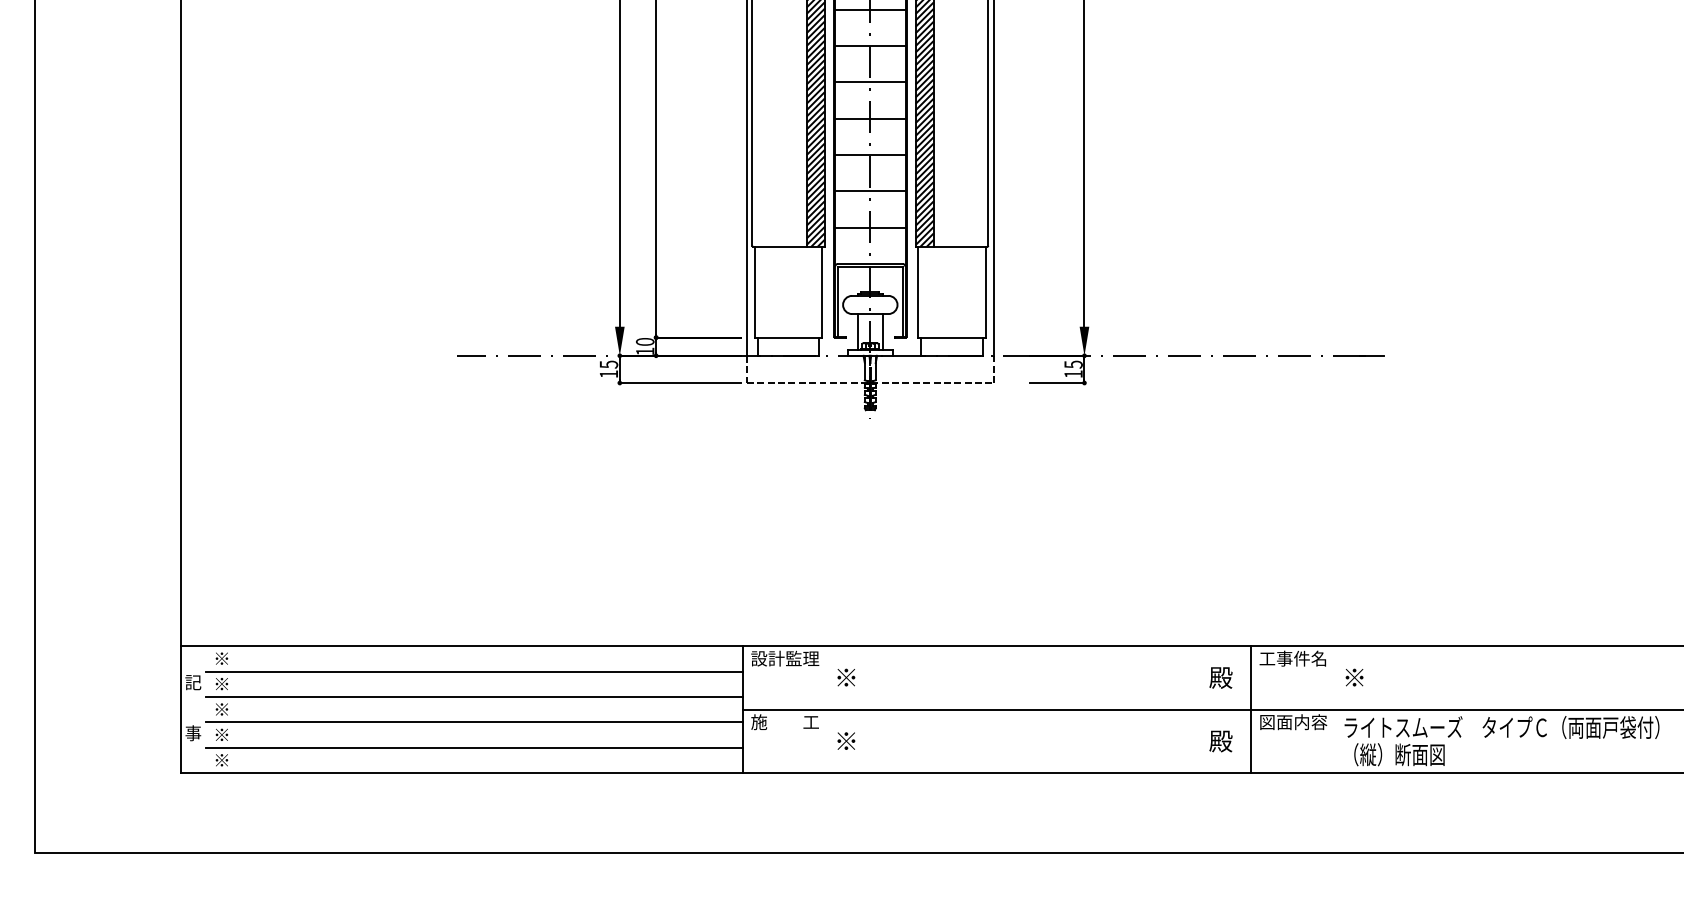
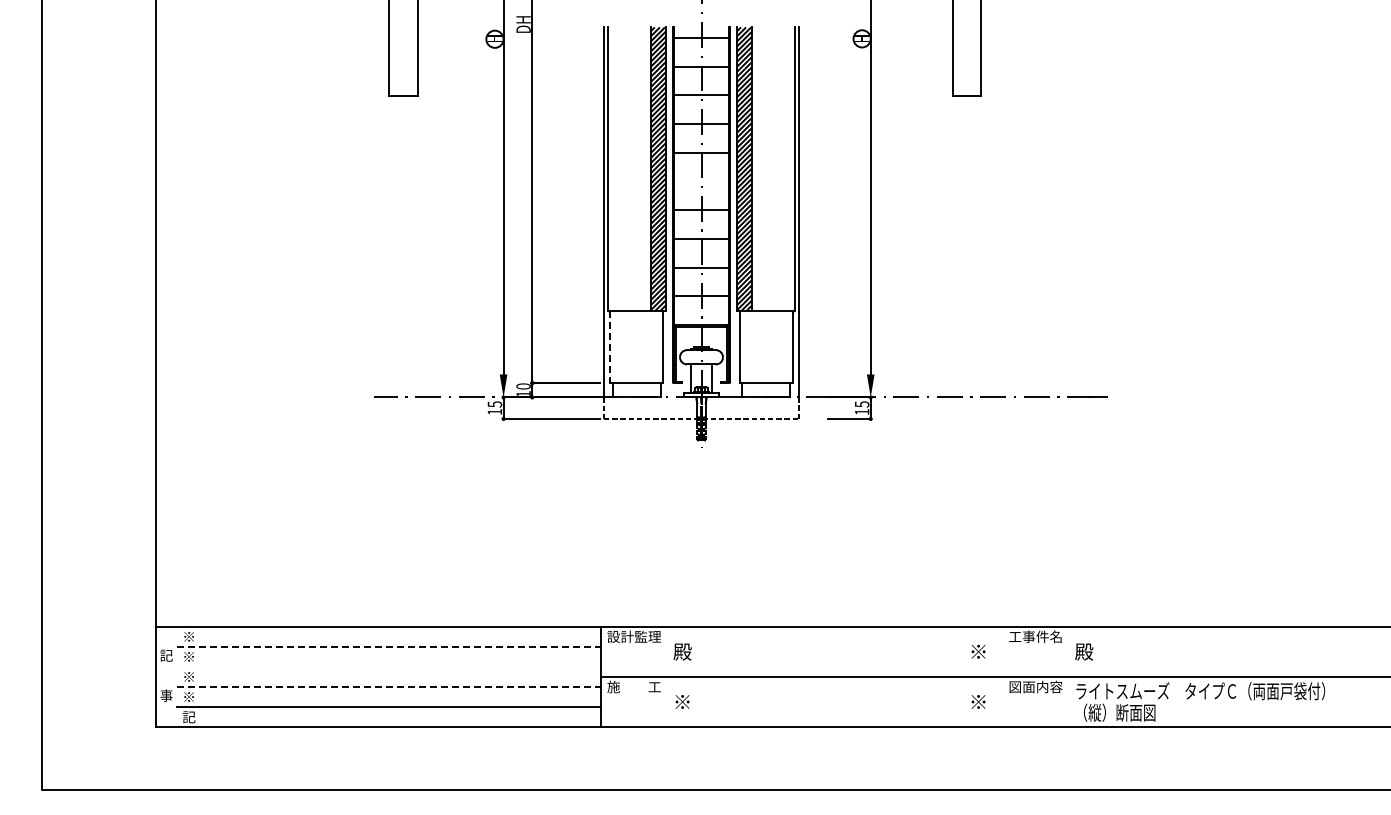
line: (870, 82) -> (701, 181), removed
line: (755, 292) -> (610, 347), solid -> dashed
line: (475, 672) -> (389, 647), solid -> dashed
text: (846, 677) -> (682, 651), ※ -> 殿
text: (1220, 677) -> (978, 651), 殿 -> ※
text: (1354, 677) -> (1084, 651), ※ -> 殿
line: (474, 697) -> (388, 667), removed
line: (1251, 708) -> (1002, 676), removed
line: (475, 722) -> (389, 687), solid -> dashed
text: (1220, 740) -> (978, 701), 殿 -> ※
text: (221, 760) -> (188, 717), ※ -> 記

